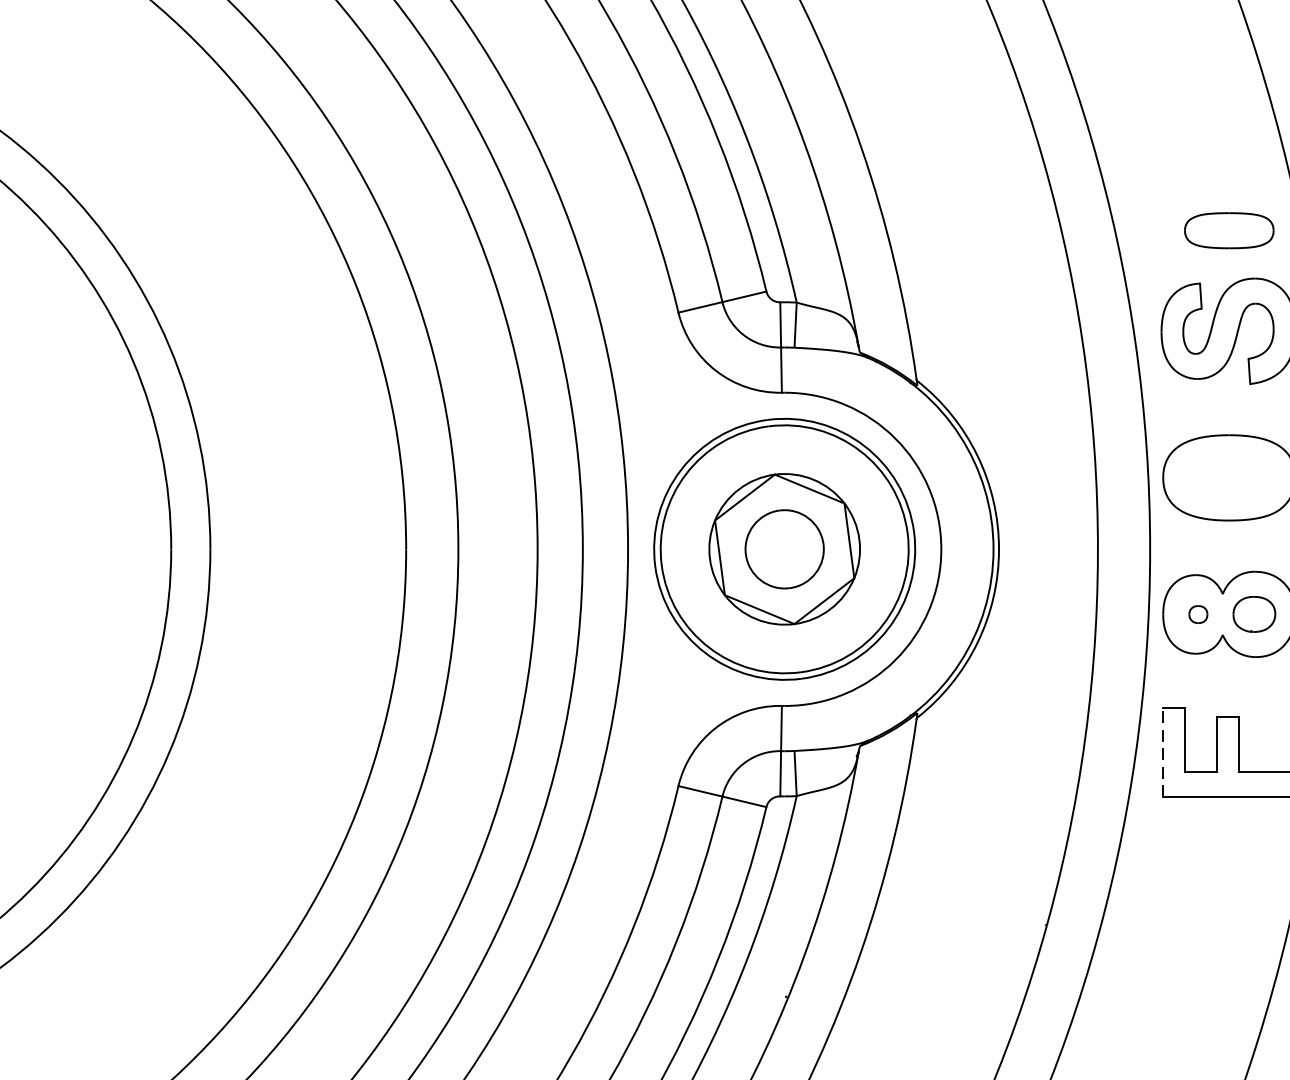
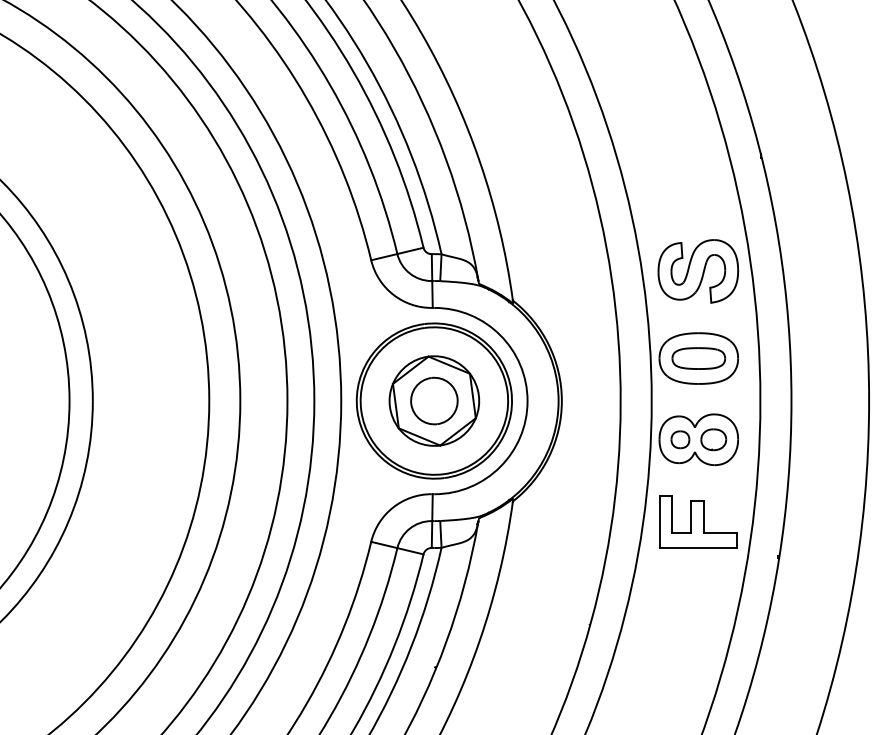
part: (1228, 230) -> (698, 358), moved
part: (1198, 613) -> (680, 439), size x1.67
line: (1163, 751) -> (659, 521), dashed -> solid

